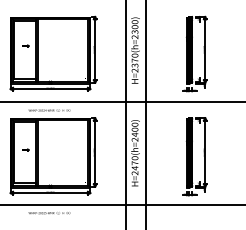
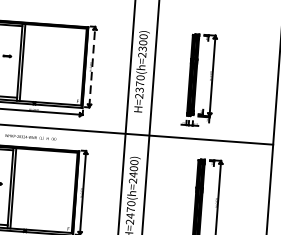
line: (95, 49) -> (92, 66), solid -> dashed
part: (194, 53) -> (198, 79), moved

